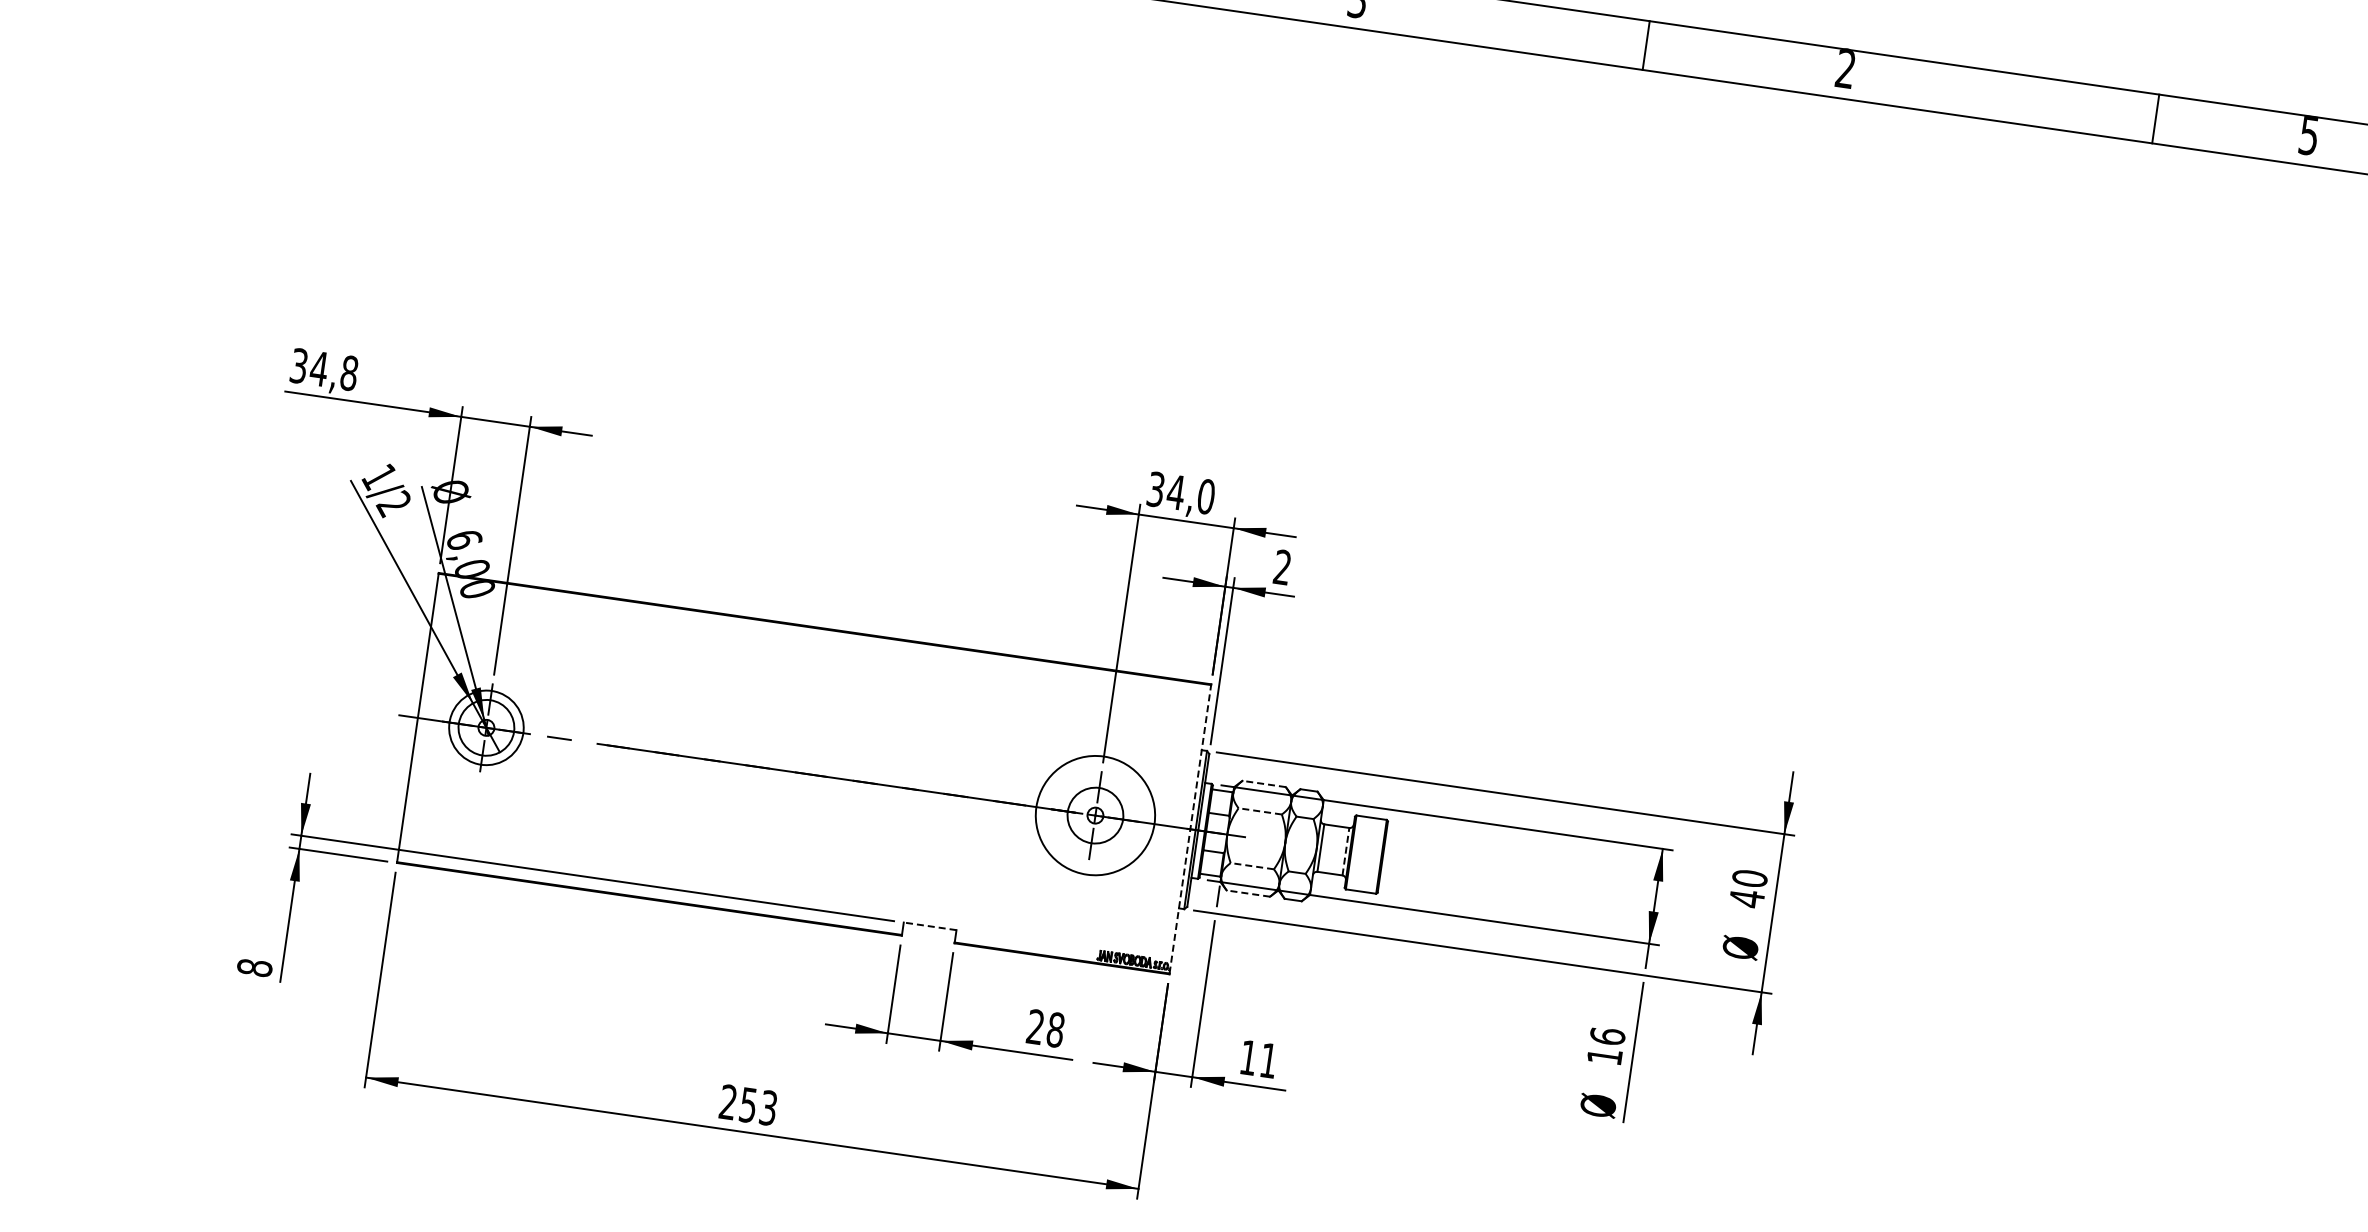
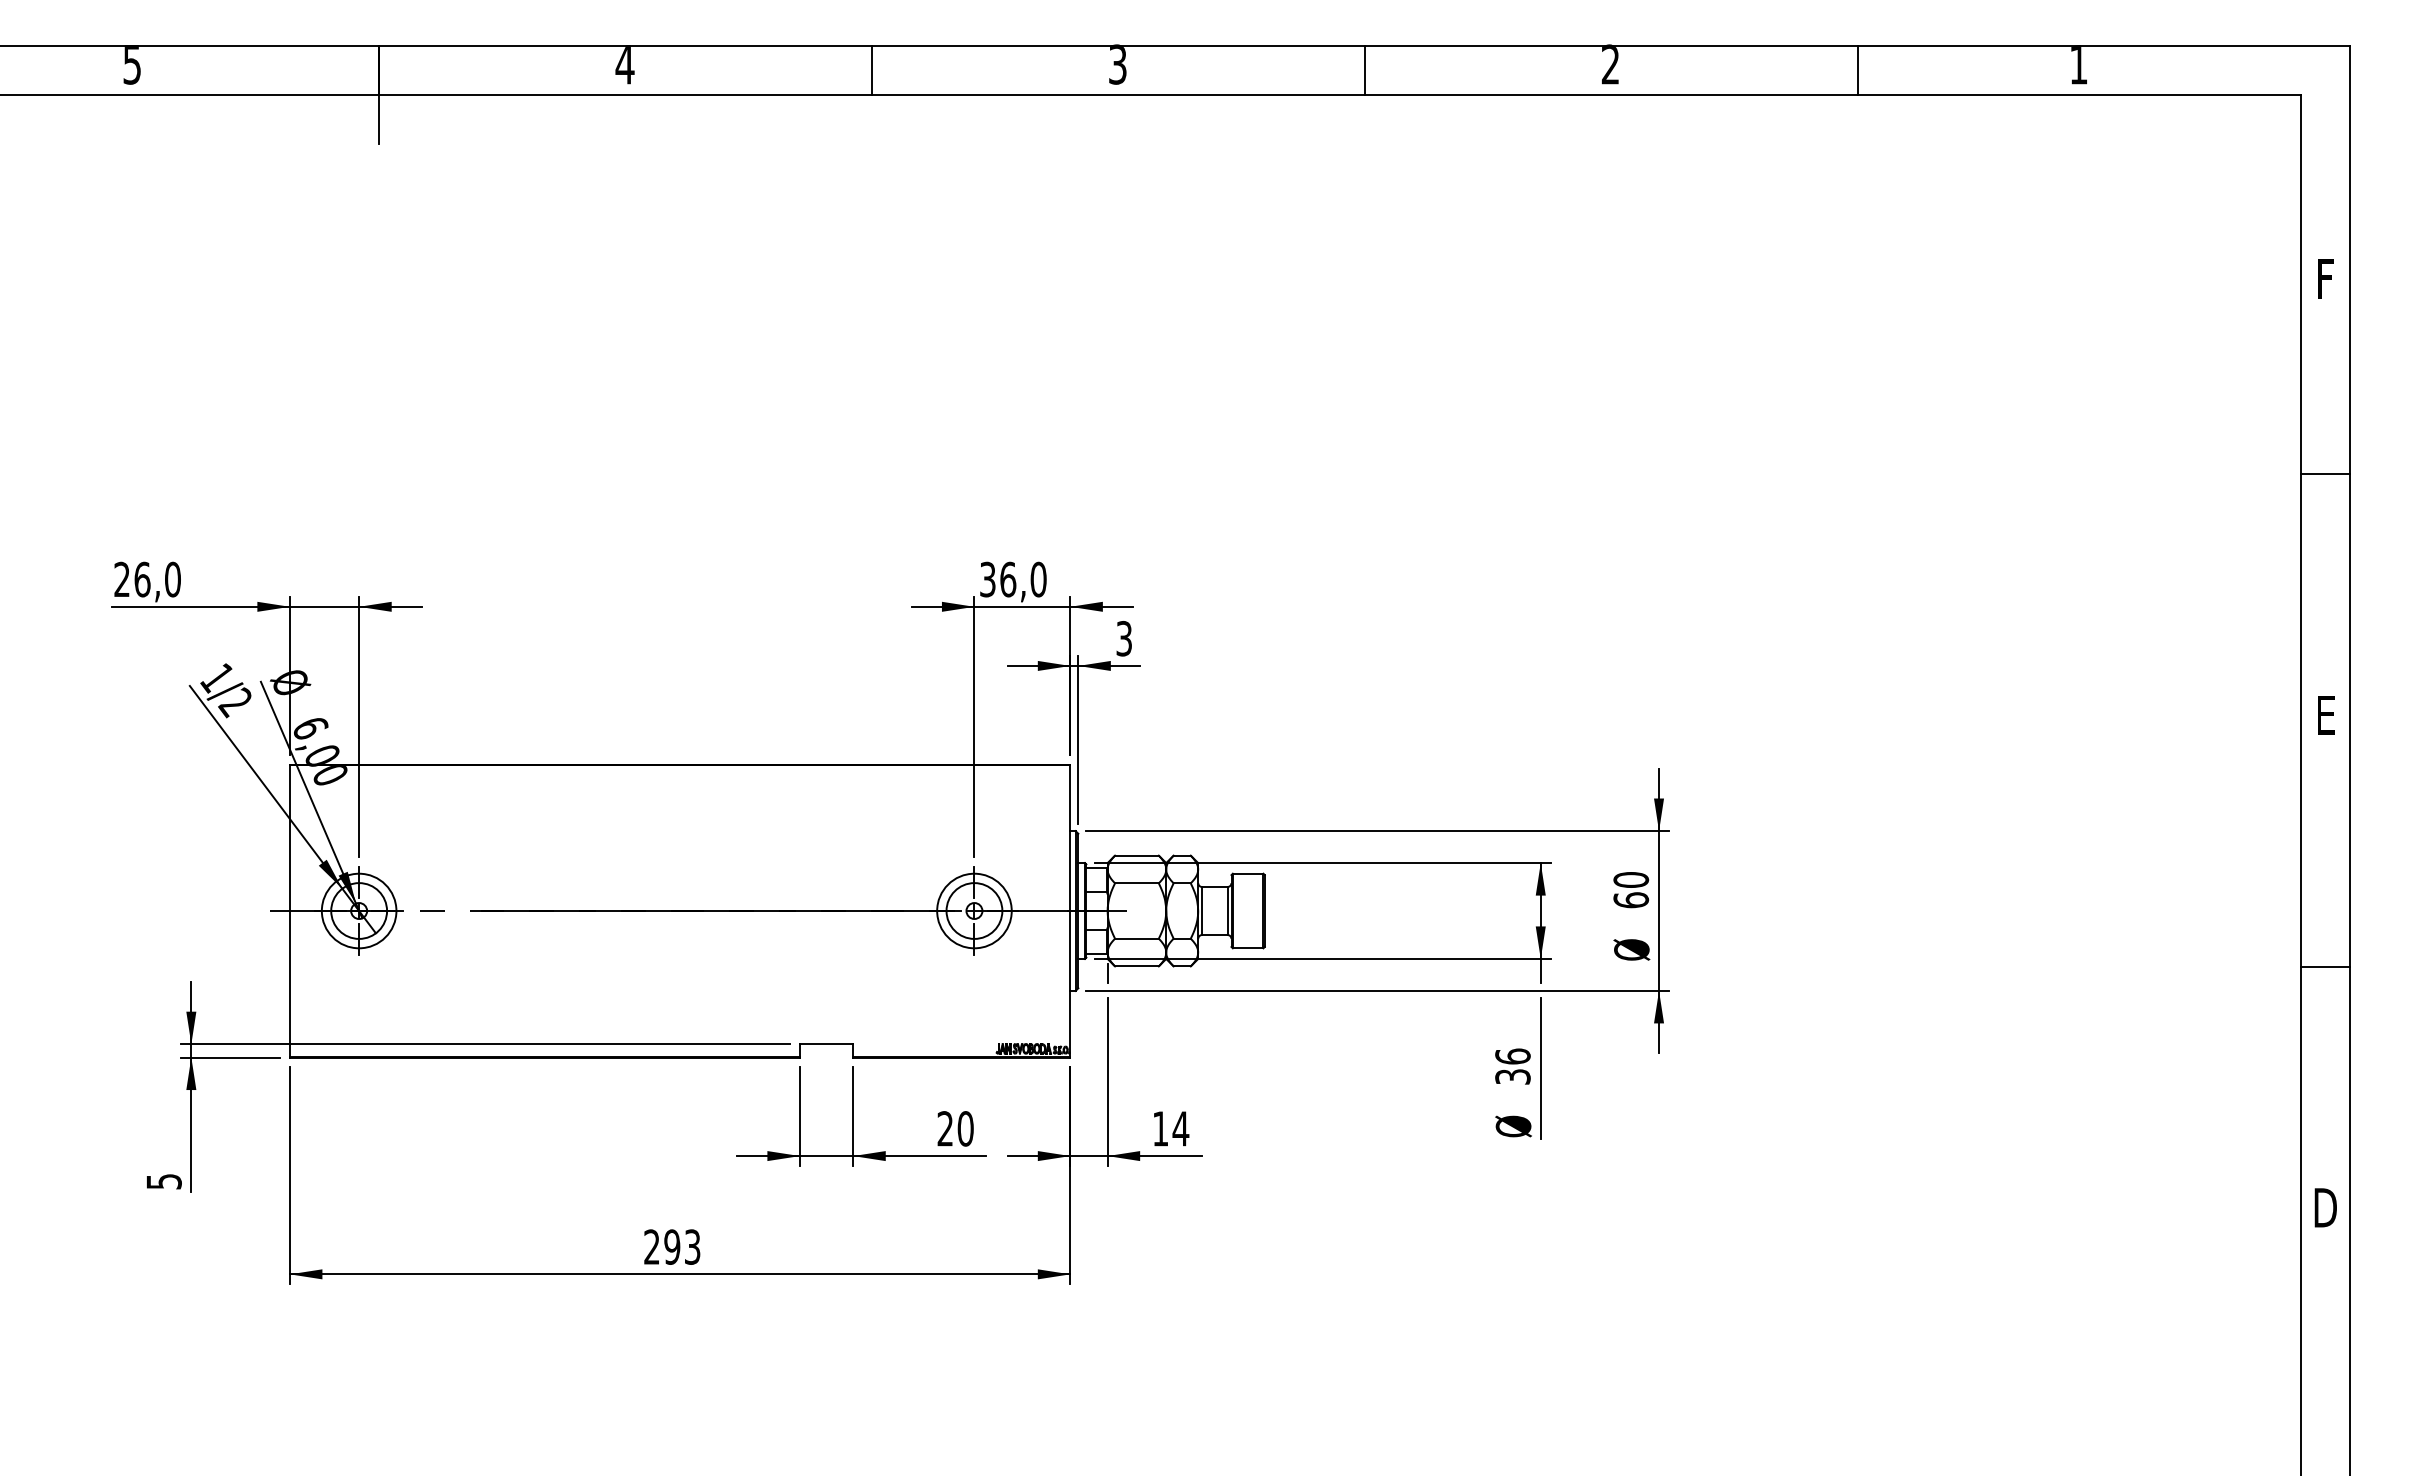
line: (1646, 44) -> (1364, 69), moved
line: (2155, 118) -> (1857, 69), moved
text: (2308, 136) -> (2078, 65), 5 -> 1
text: (324, 369) -> (147, 579), 34,8 -> 26,0
text: (1175, 492) -> (1007, 579), 34,0 -> 36,0
text: (1281, 567) -> (1123, 638), 2 -> 3
line: (1263, 783) -> (1136, 855), dashed -> solid
line: (1259, 811) -> (1136, 883), dashed -> solid
circle: (1095, 815) -> (974, 910), size x0.62
line: (1190, 829) -> (1070, 911), dashed -> solid
line: (1345, 852) -> (1227, 911), dashed -> solid
line: (1251, 865) -> (1136, 938), dashed -> solid
line: (1247, 893) -> (1136, 966), dashed -> solid
text: (1747, 898) -> (1631, 900), 40 -> 60
line: (929, 926) -> (826, 1044), dashed -> solid
text: (254, 967) -> (163, 1181), 8 -> 5
text: (1055, 1029) -> (965, 1128), 28 -> 20
text: (1604, 1056) -> (1512, 1076), 16 -> 36
text: (1268, 1060) -> (1180, 1128), 11 -> 14
text: (748, 1104) -> (672, 1246), 253 -> 293

